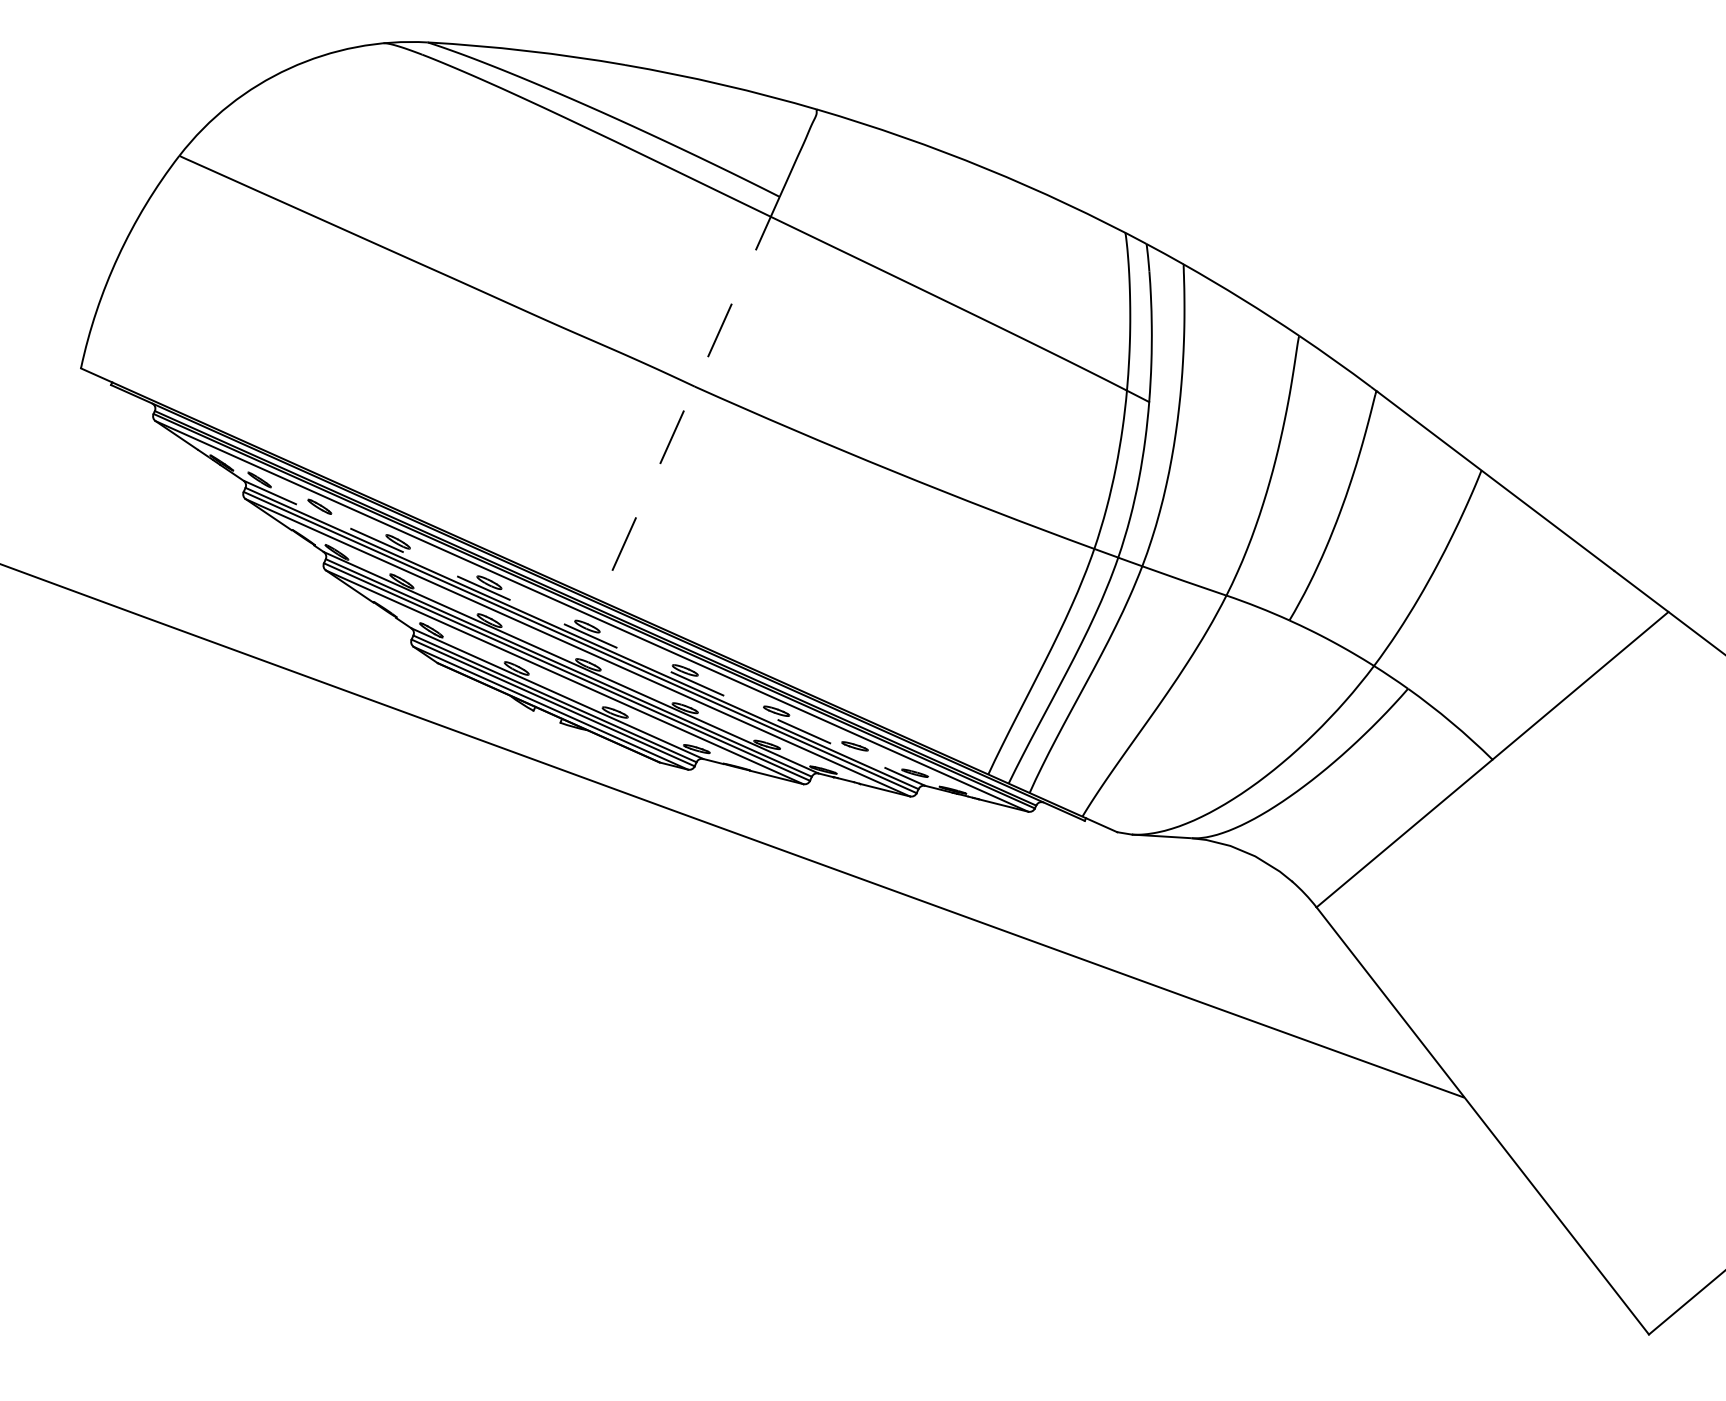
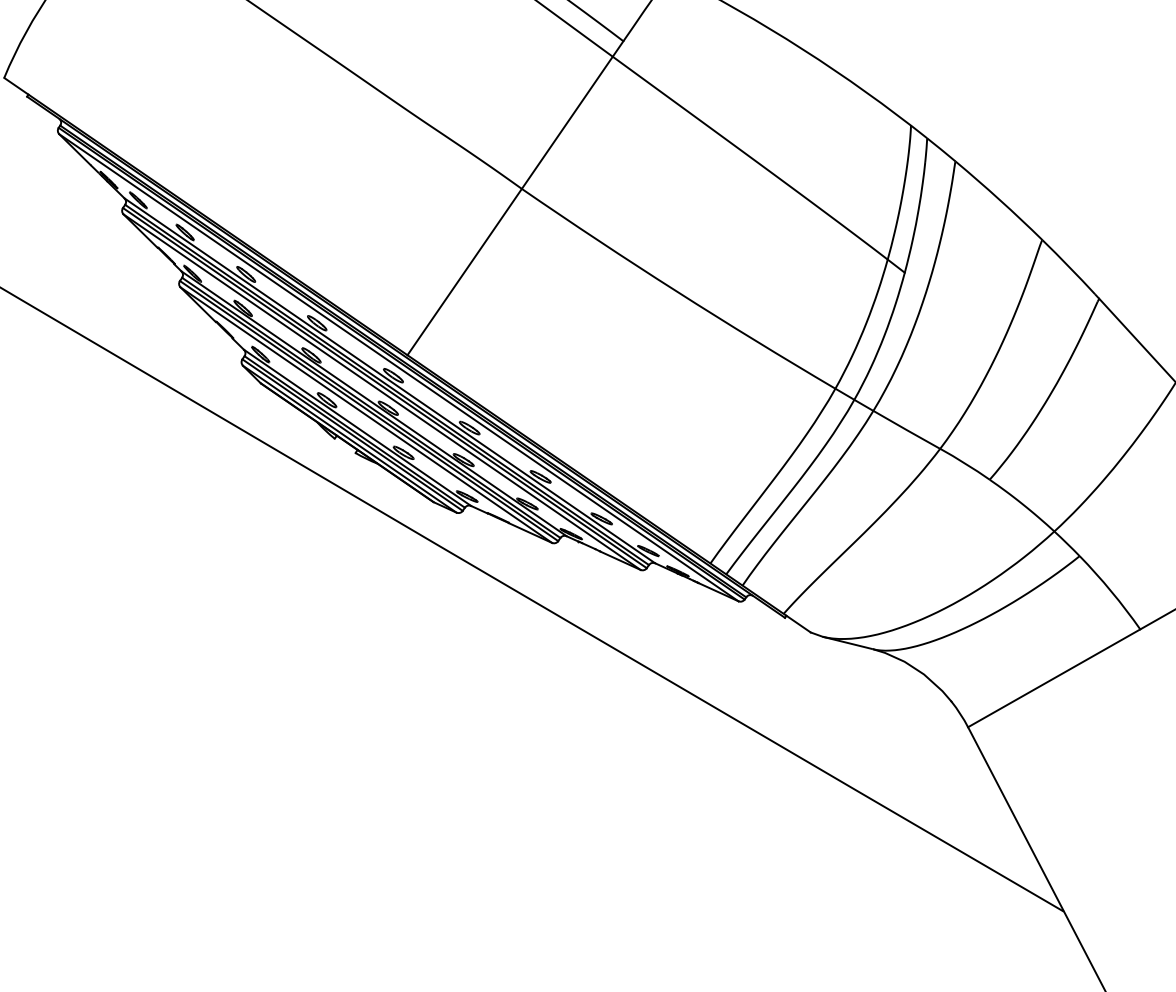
line: (689, 398) -> (515, 198), dashed -> solid
line: (584, 633) -> (389, 381), dashed -> solid

